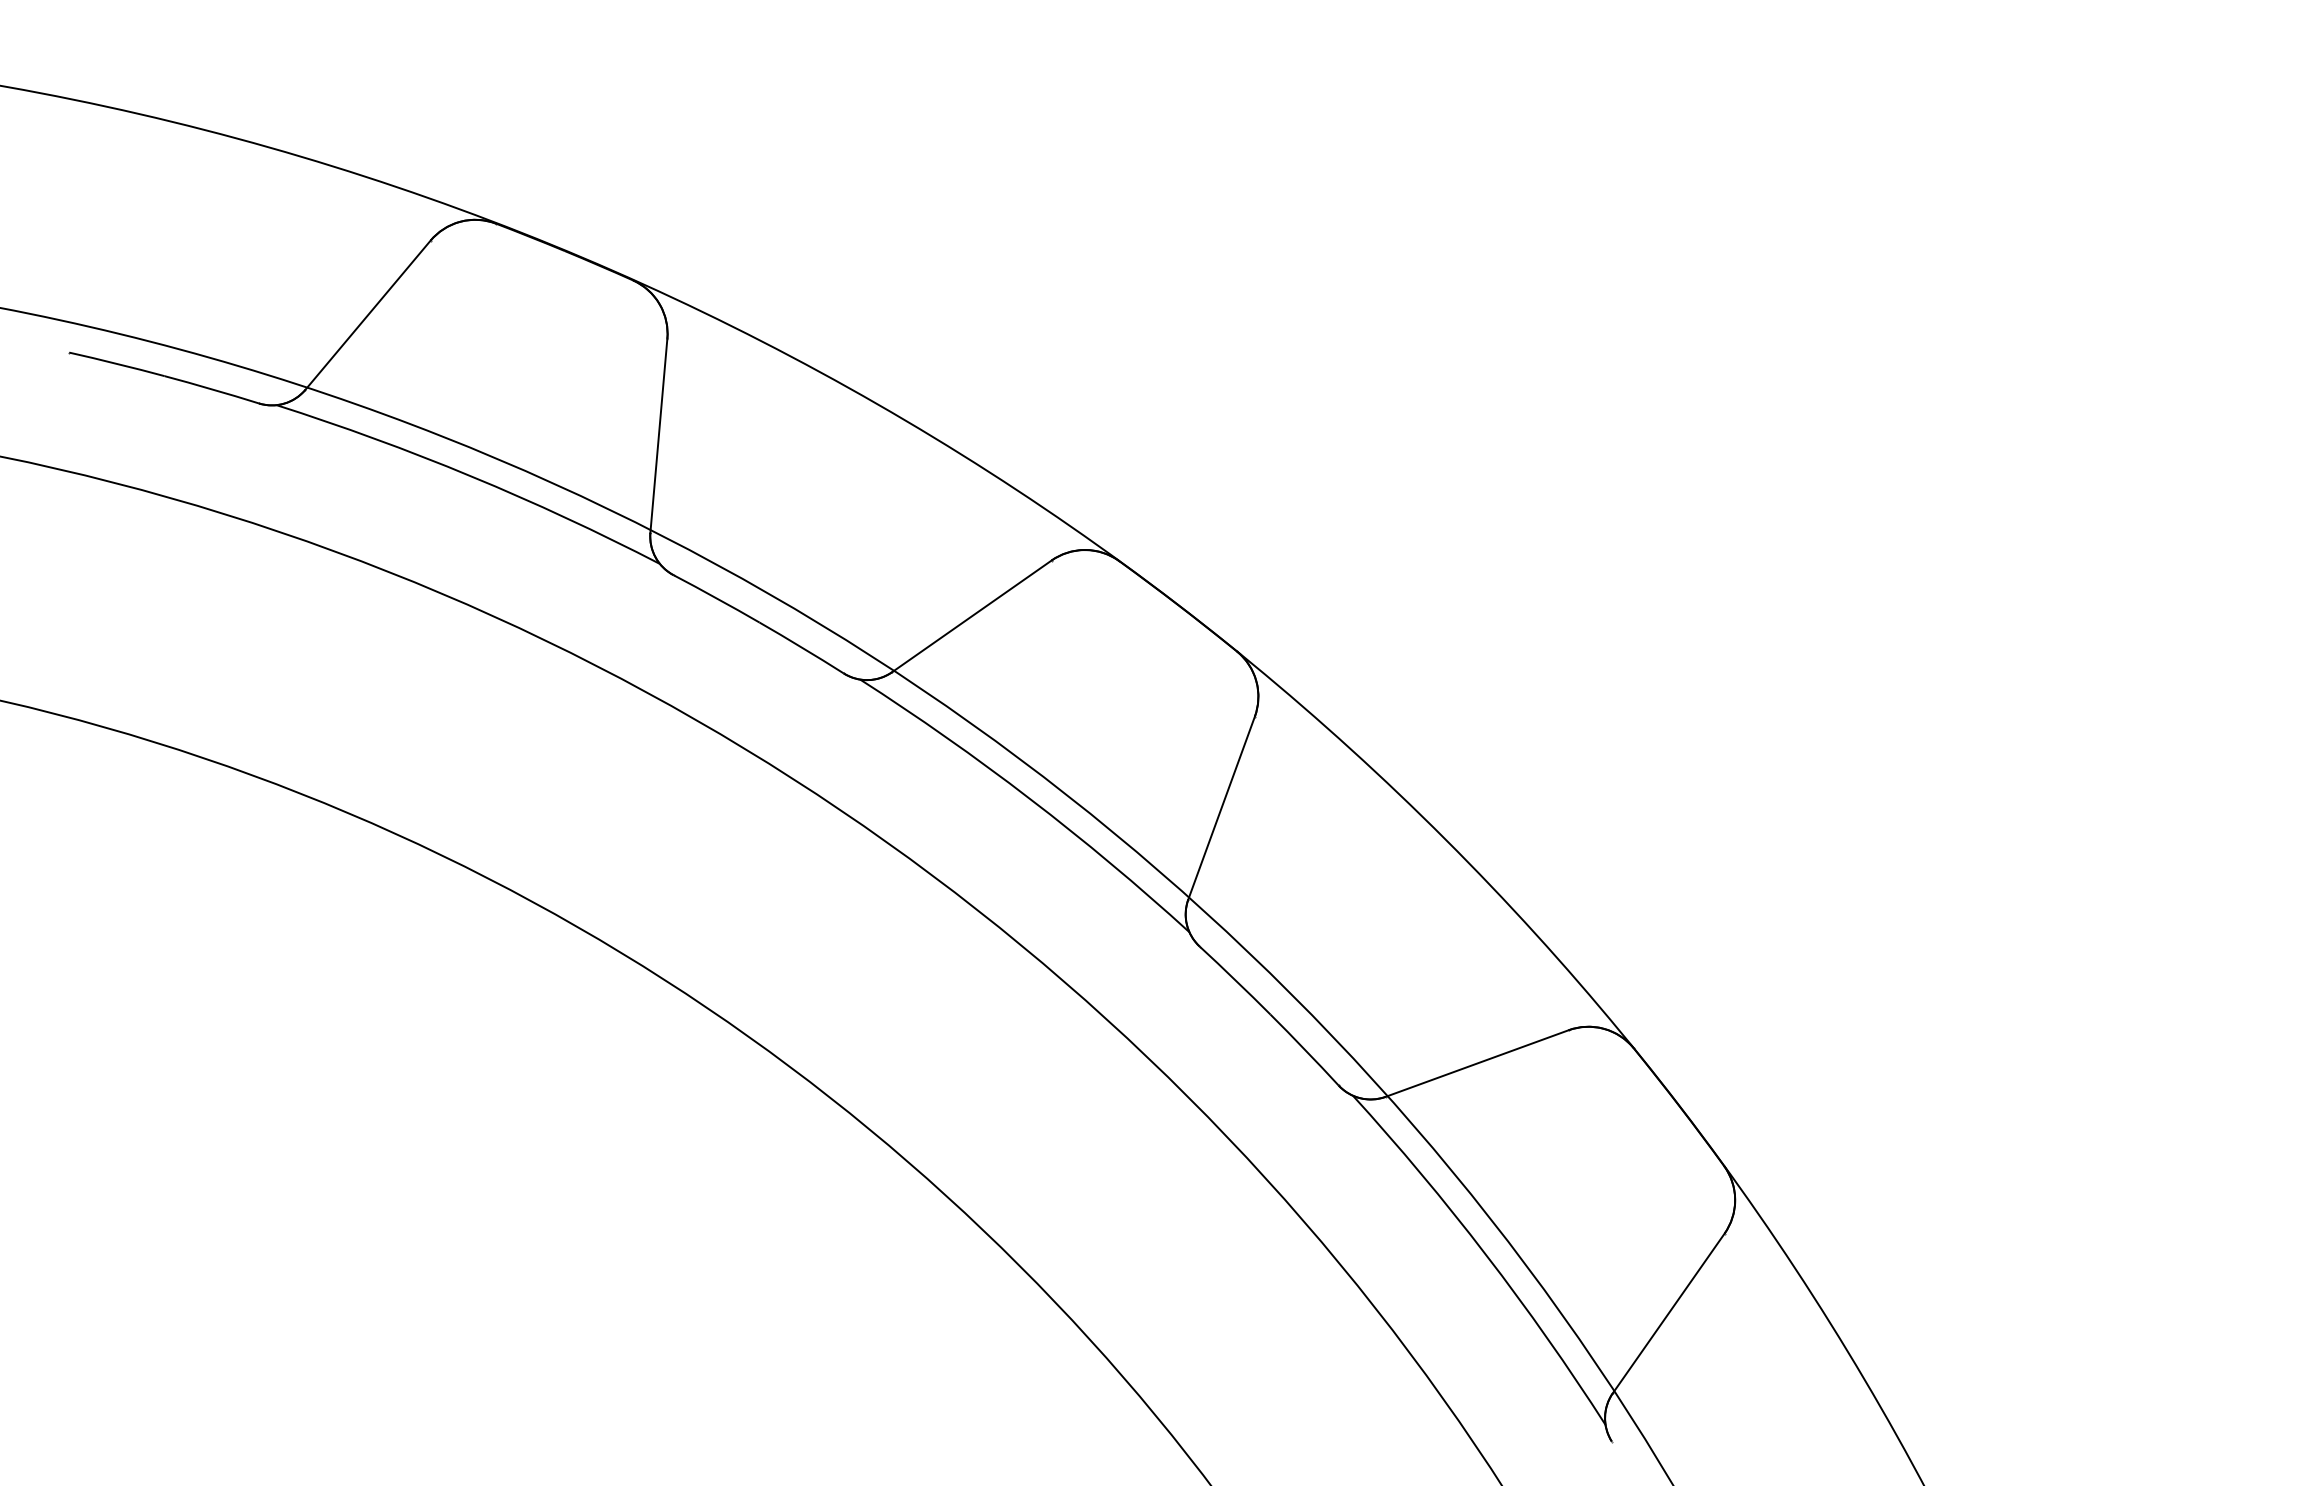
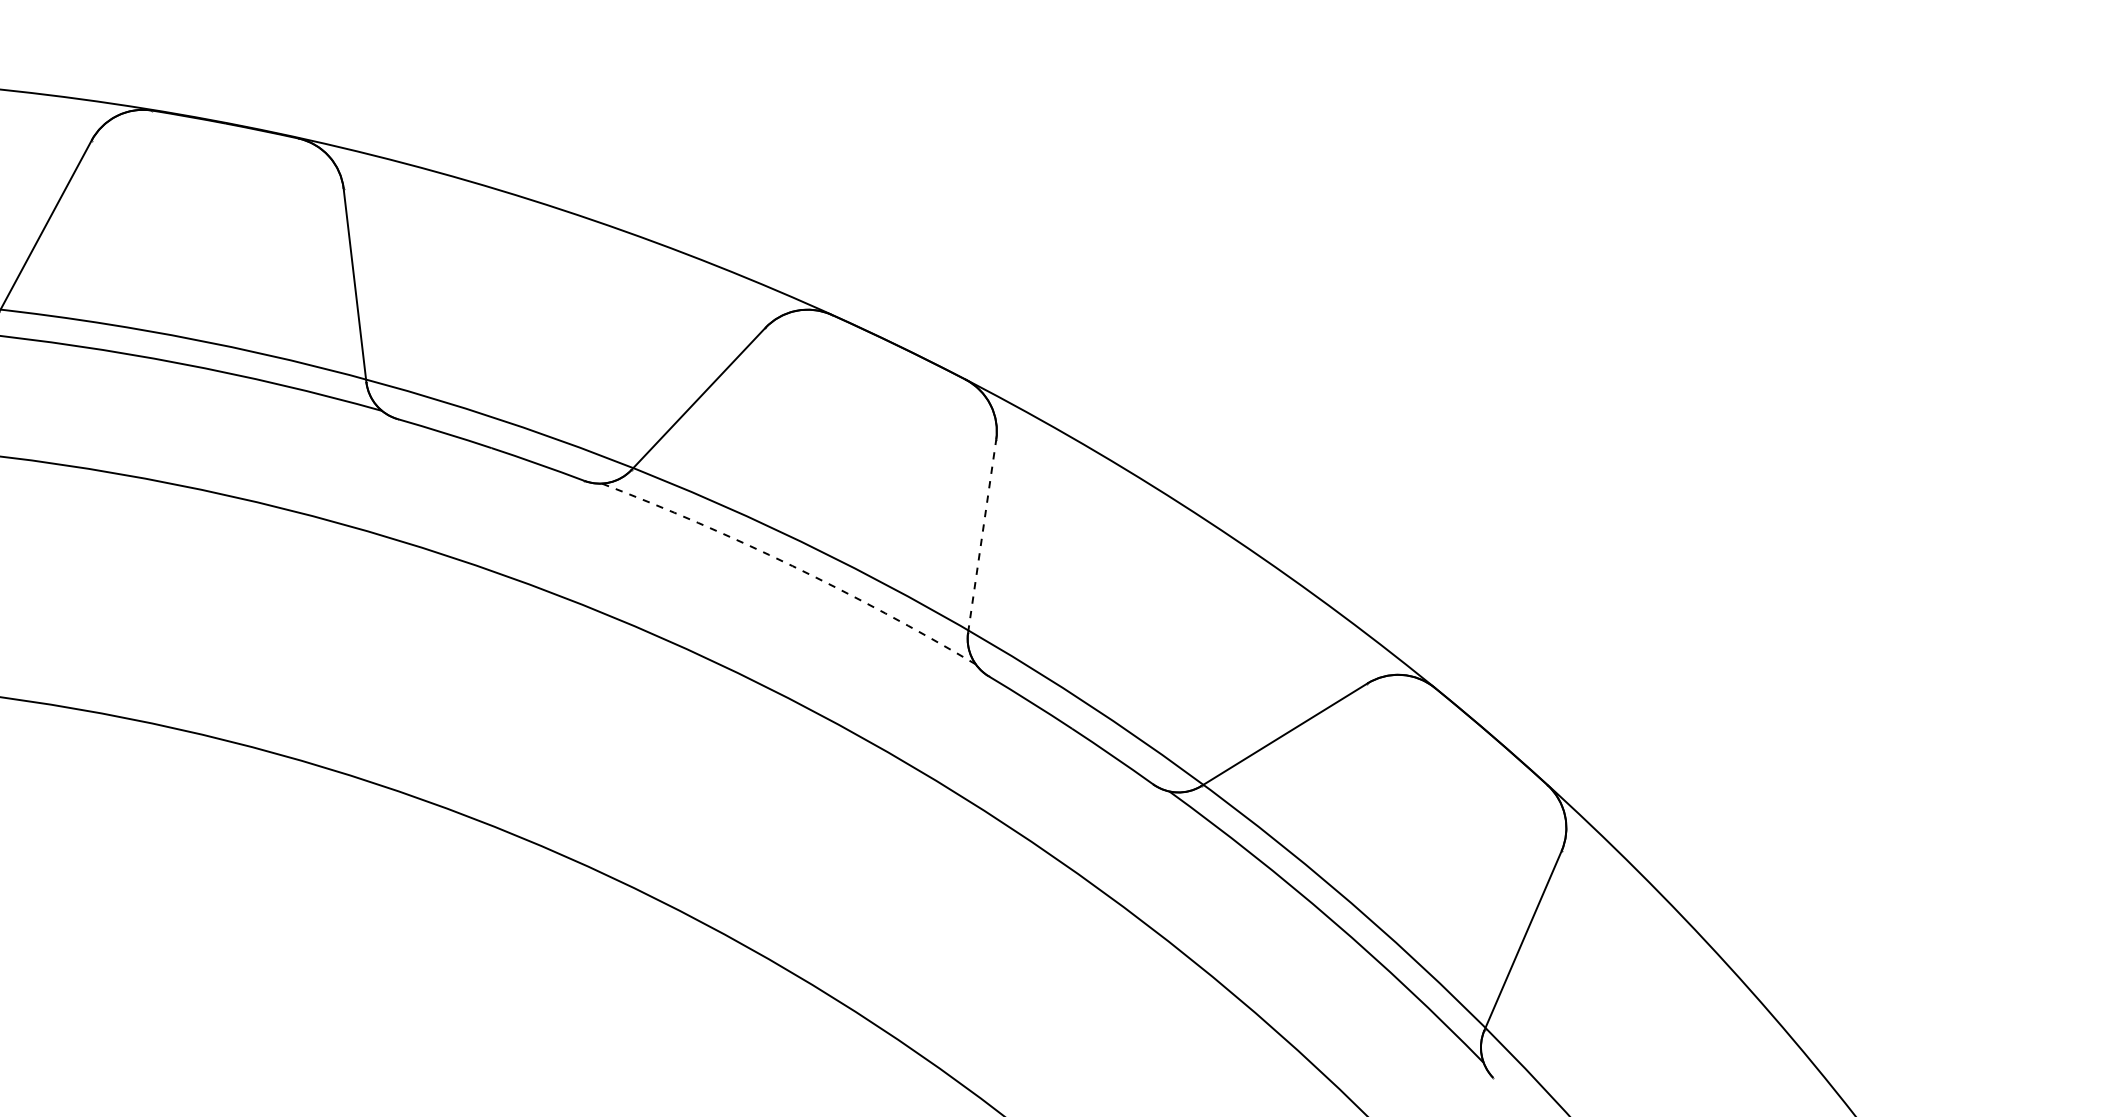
arc: (1030, 798) -> (792, 565), solid -> dashed
line: (1221, 807) -> (981, 535), solid -> dashed

